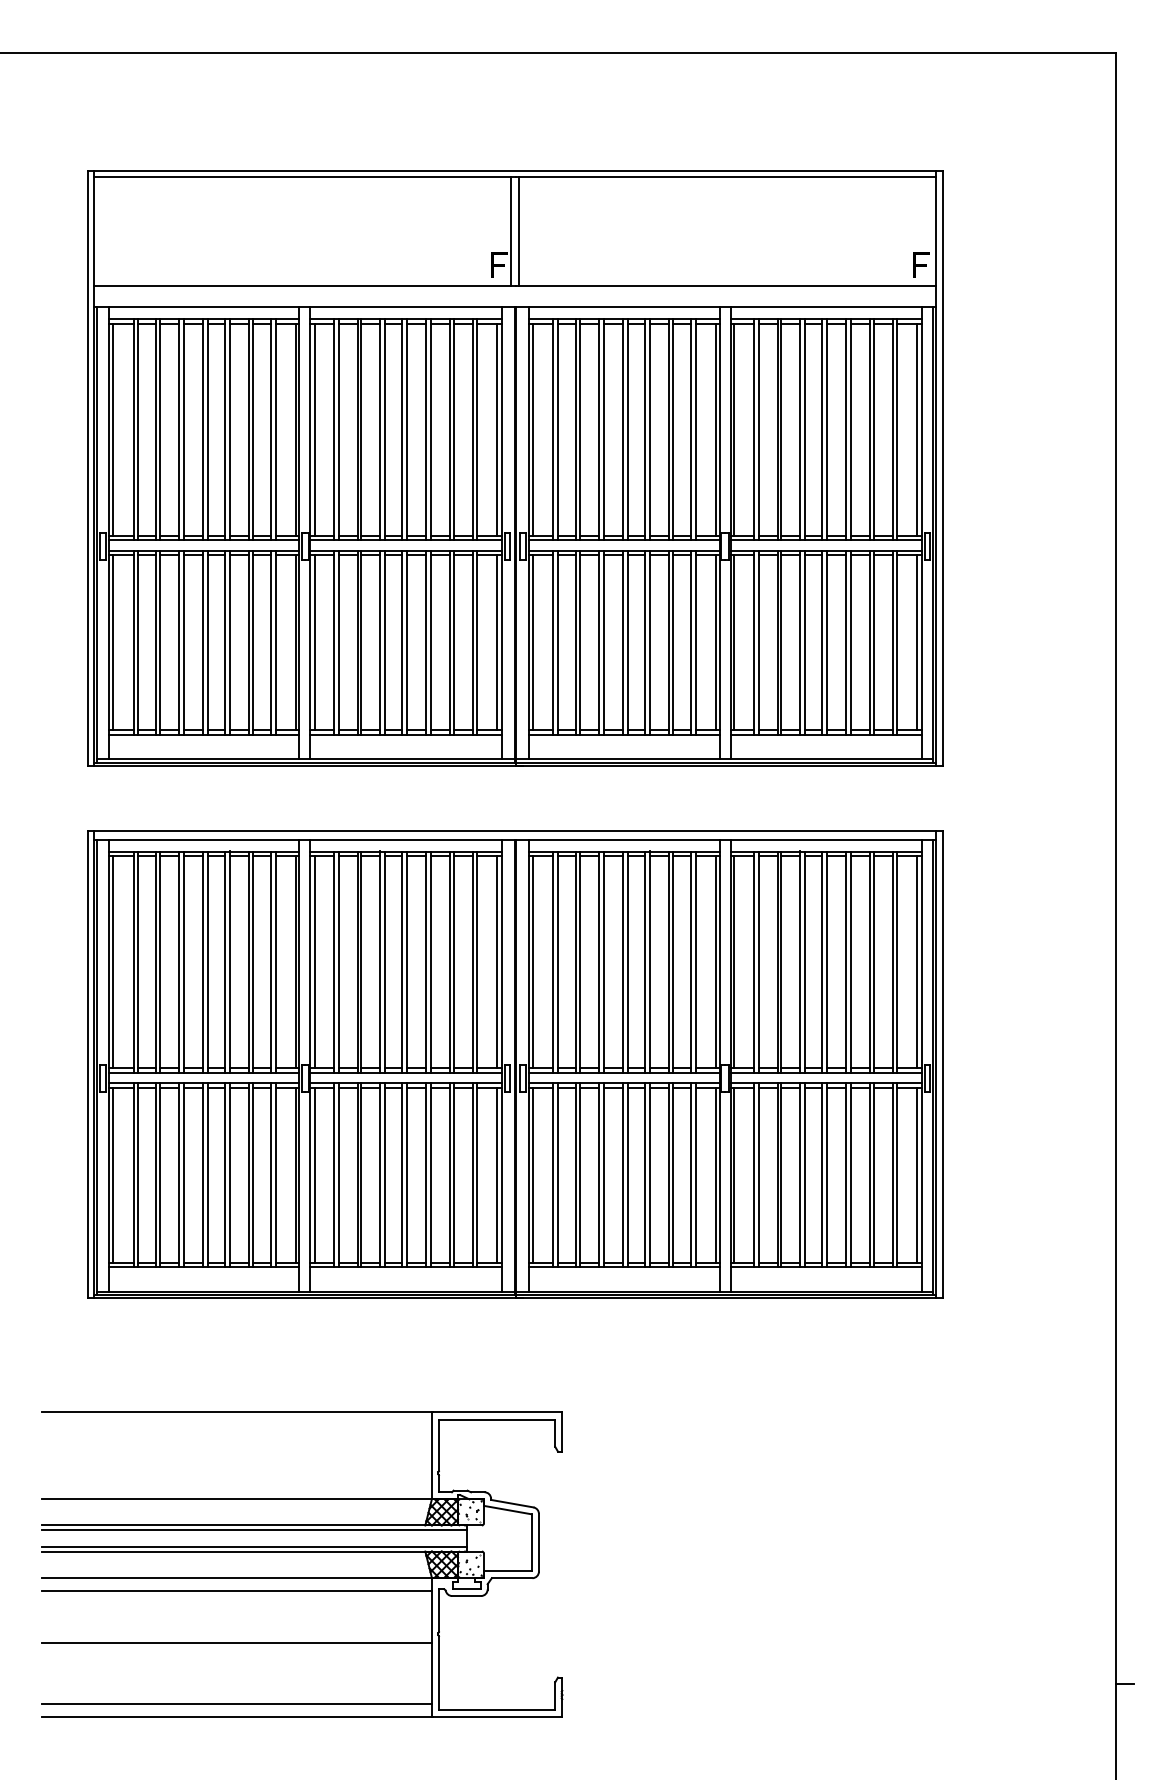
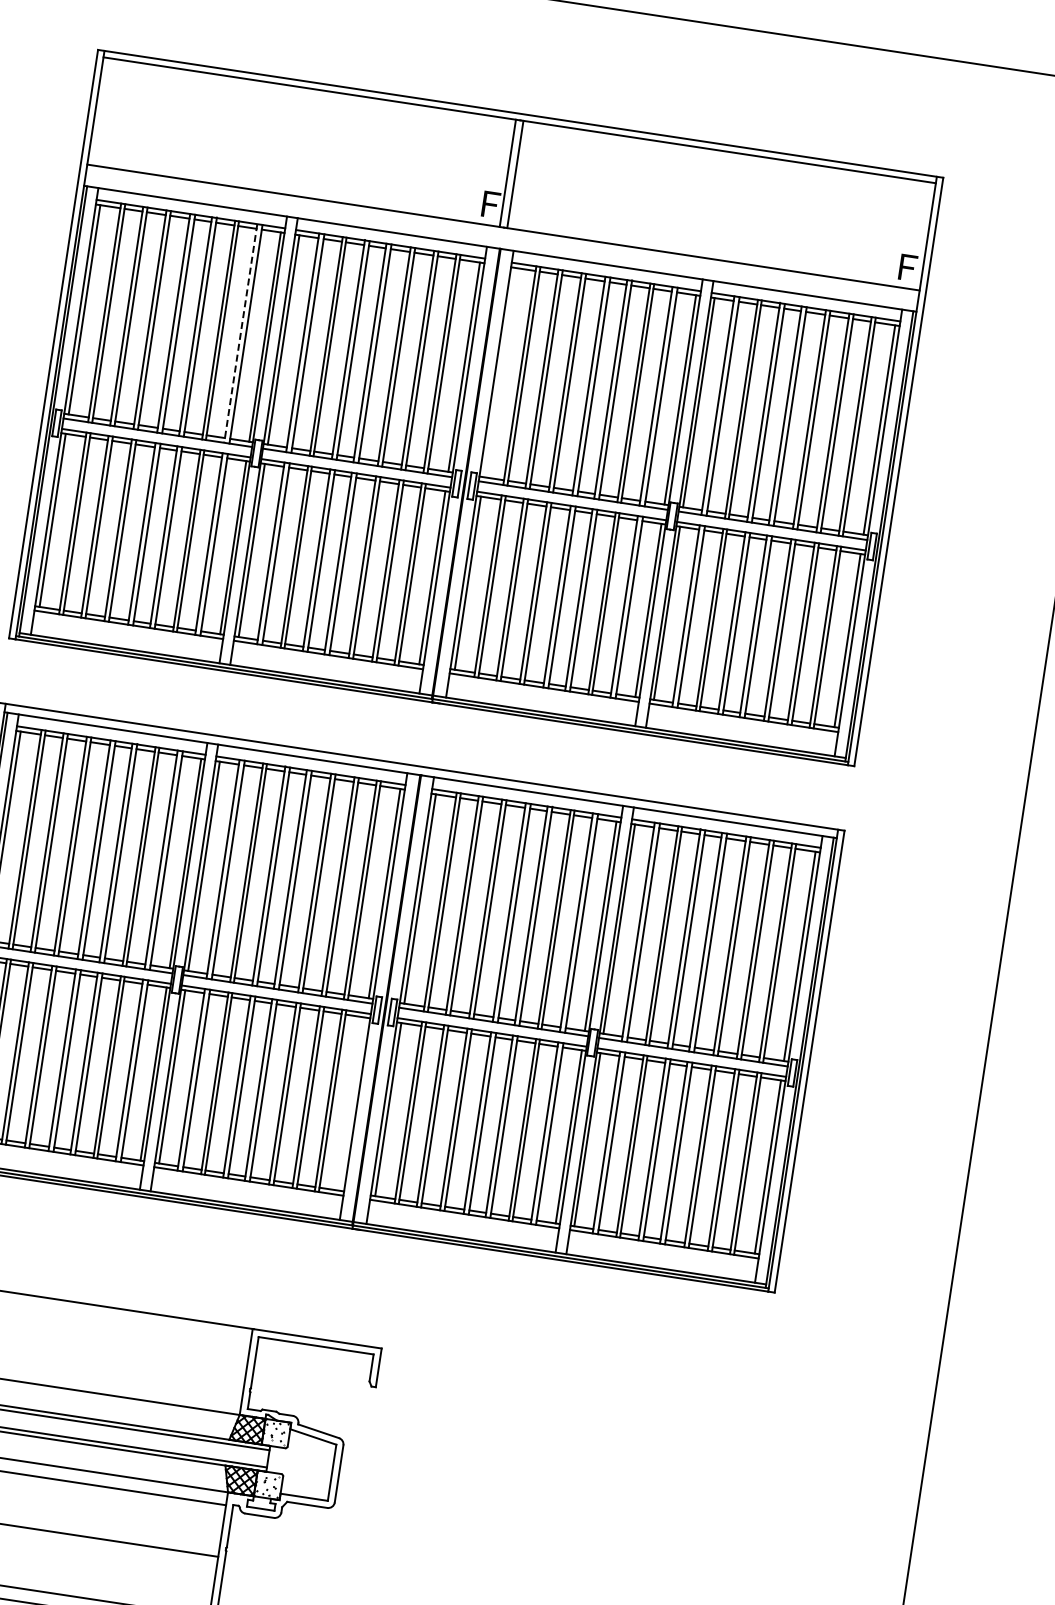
line: (271, 429) -> (241, 333), solid -> dashed
line: (533, 429) -> (500, 372), removed
line: (497, 1174) -> (353, 1103), removed

